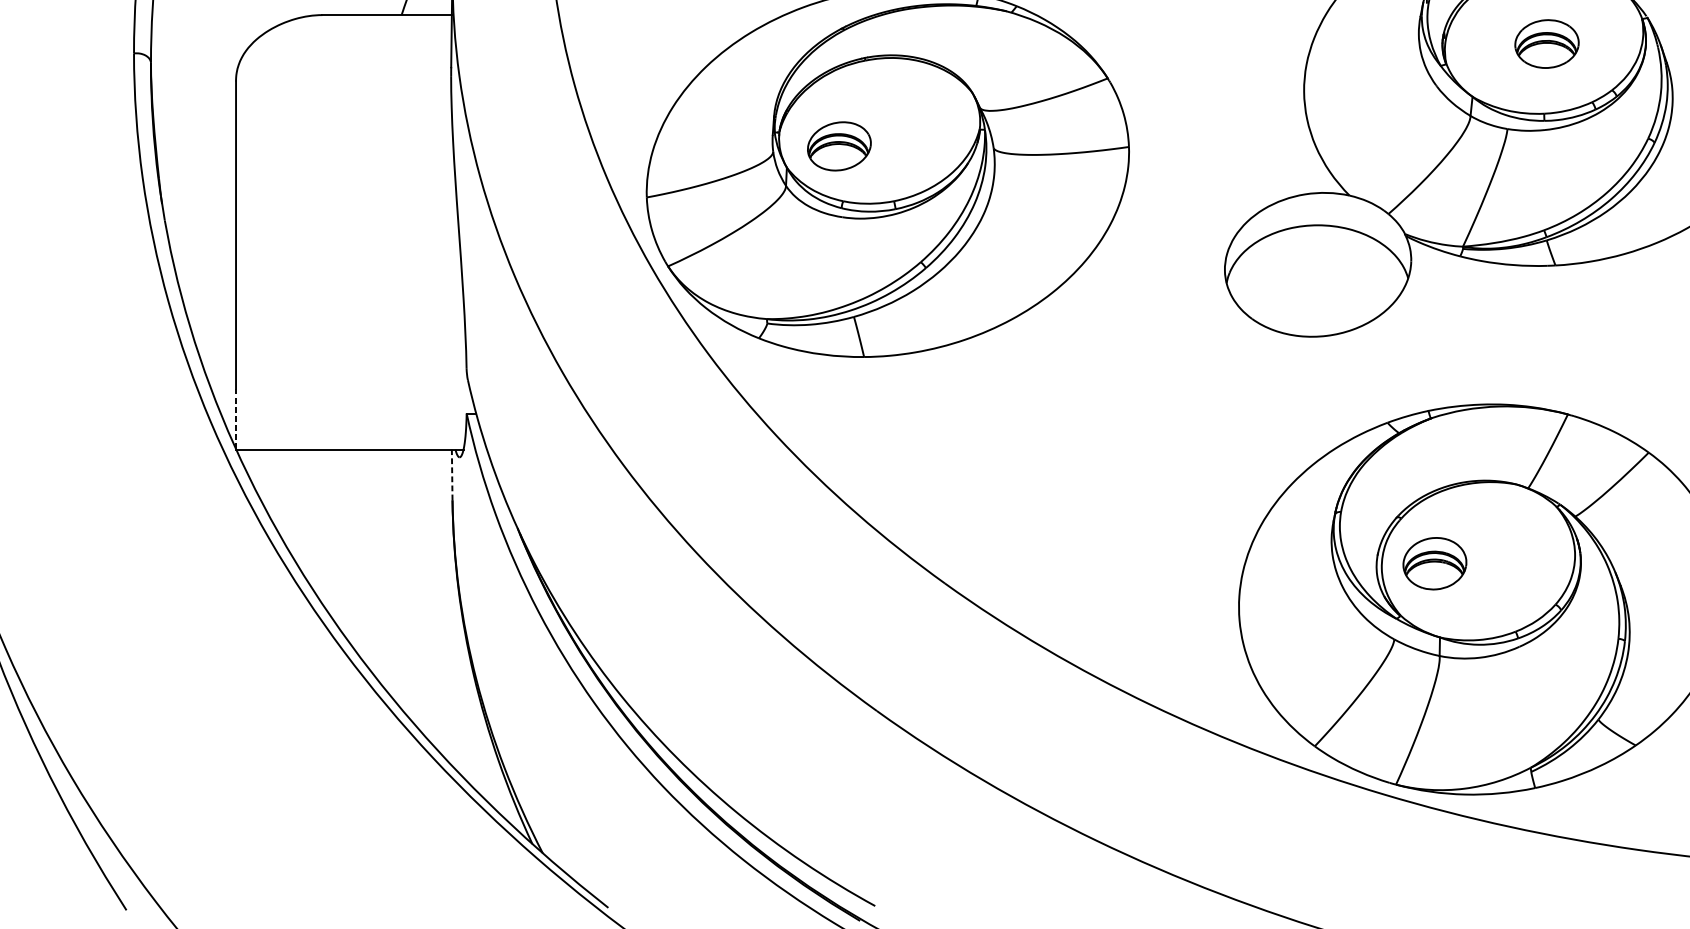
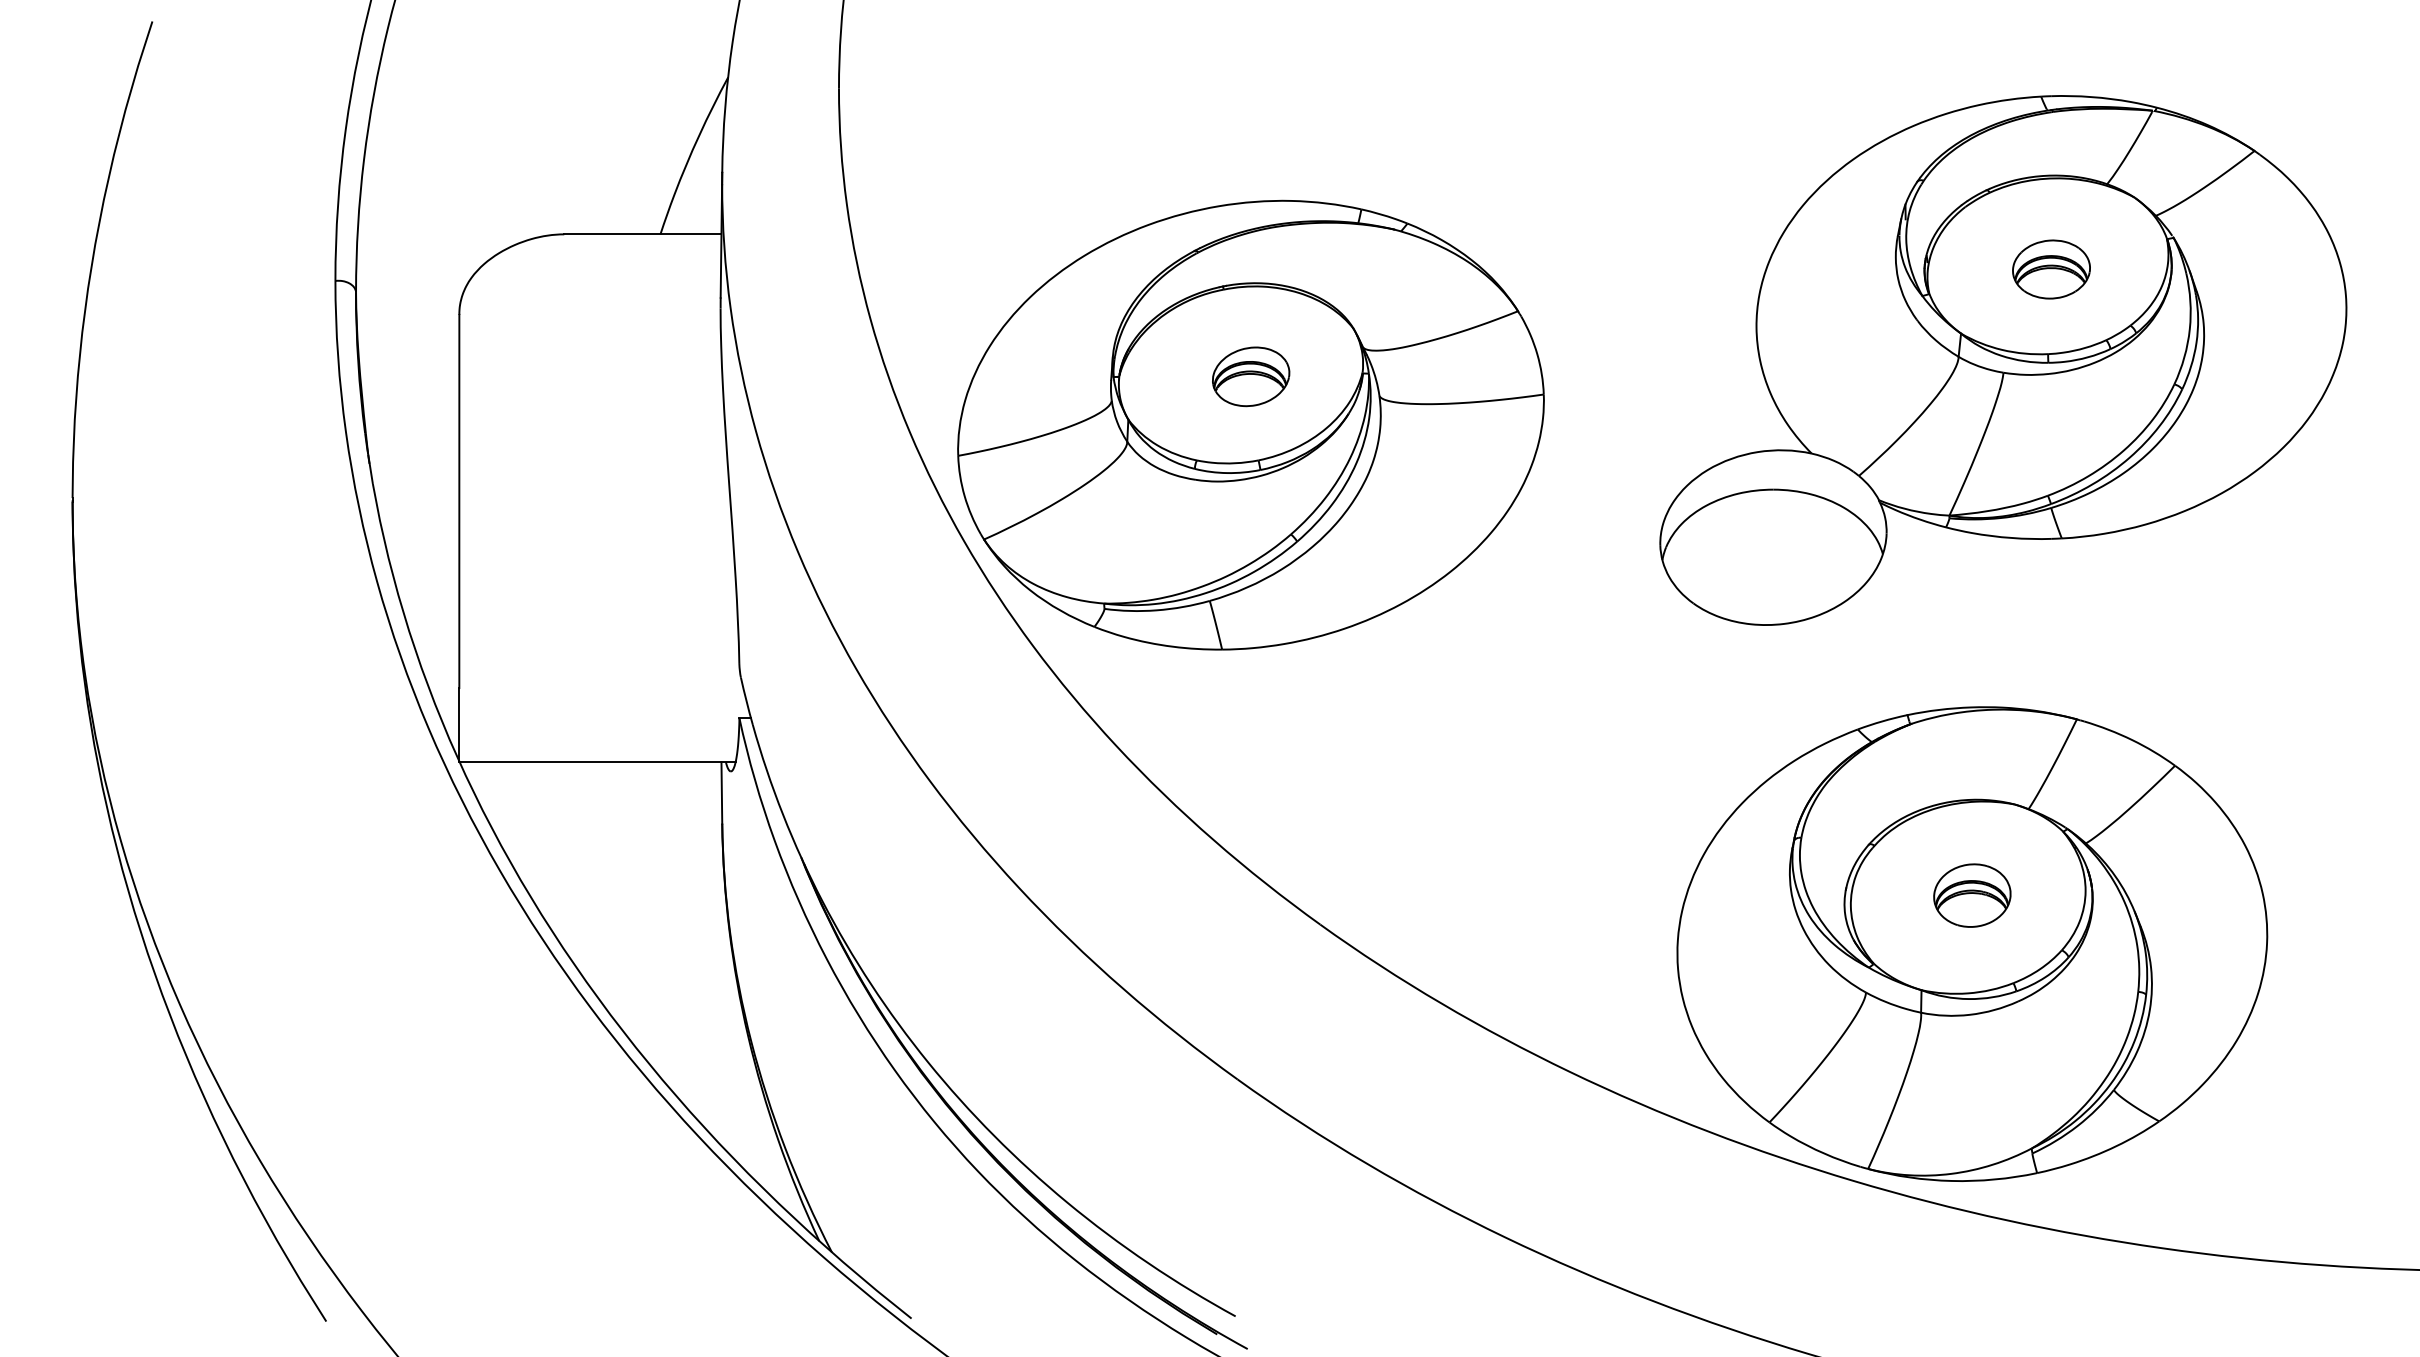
part: (839, 146) -> (1251, 376), moved
line: (236, 418) -> (459, 724), dashed -> solid
line: (451, 474) -> (721, 792), dashed -> solid
part: (1435, 563) -> (1972, 895), moved

